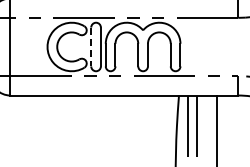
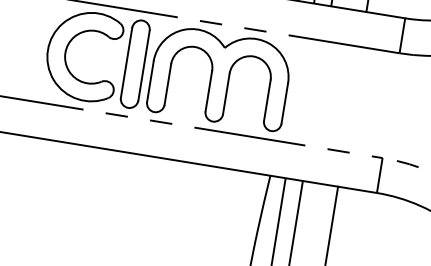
line: (91, 47) -> (126, 63), dashed -> solid

